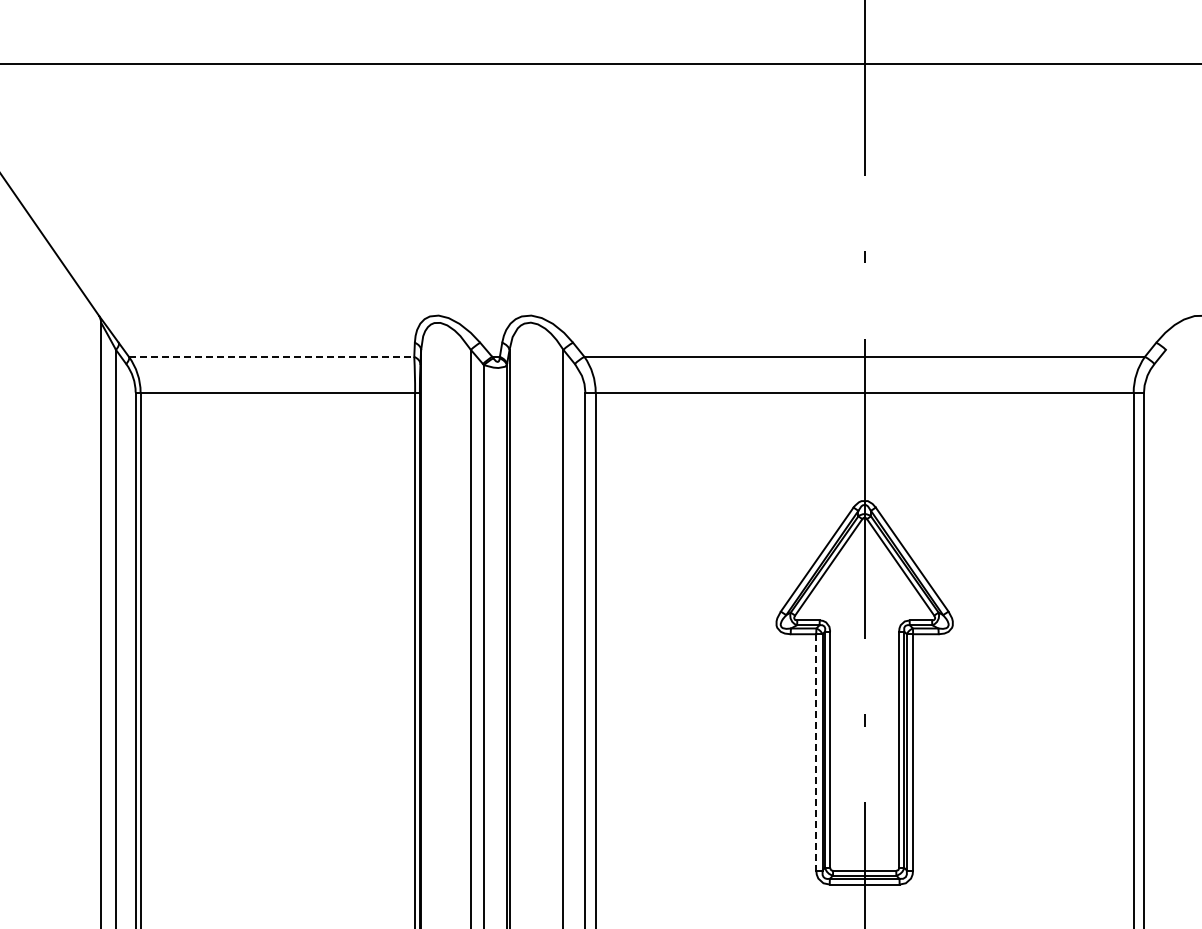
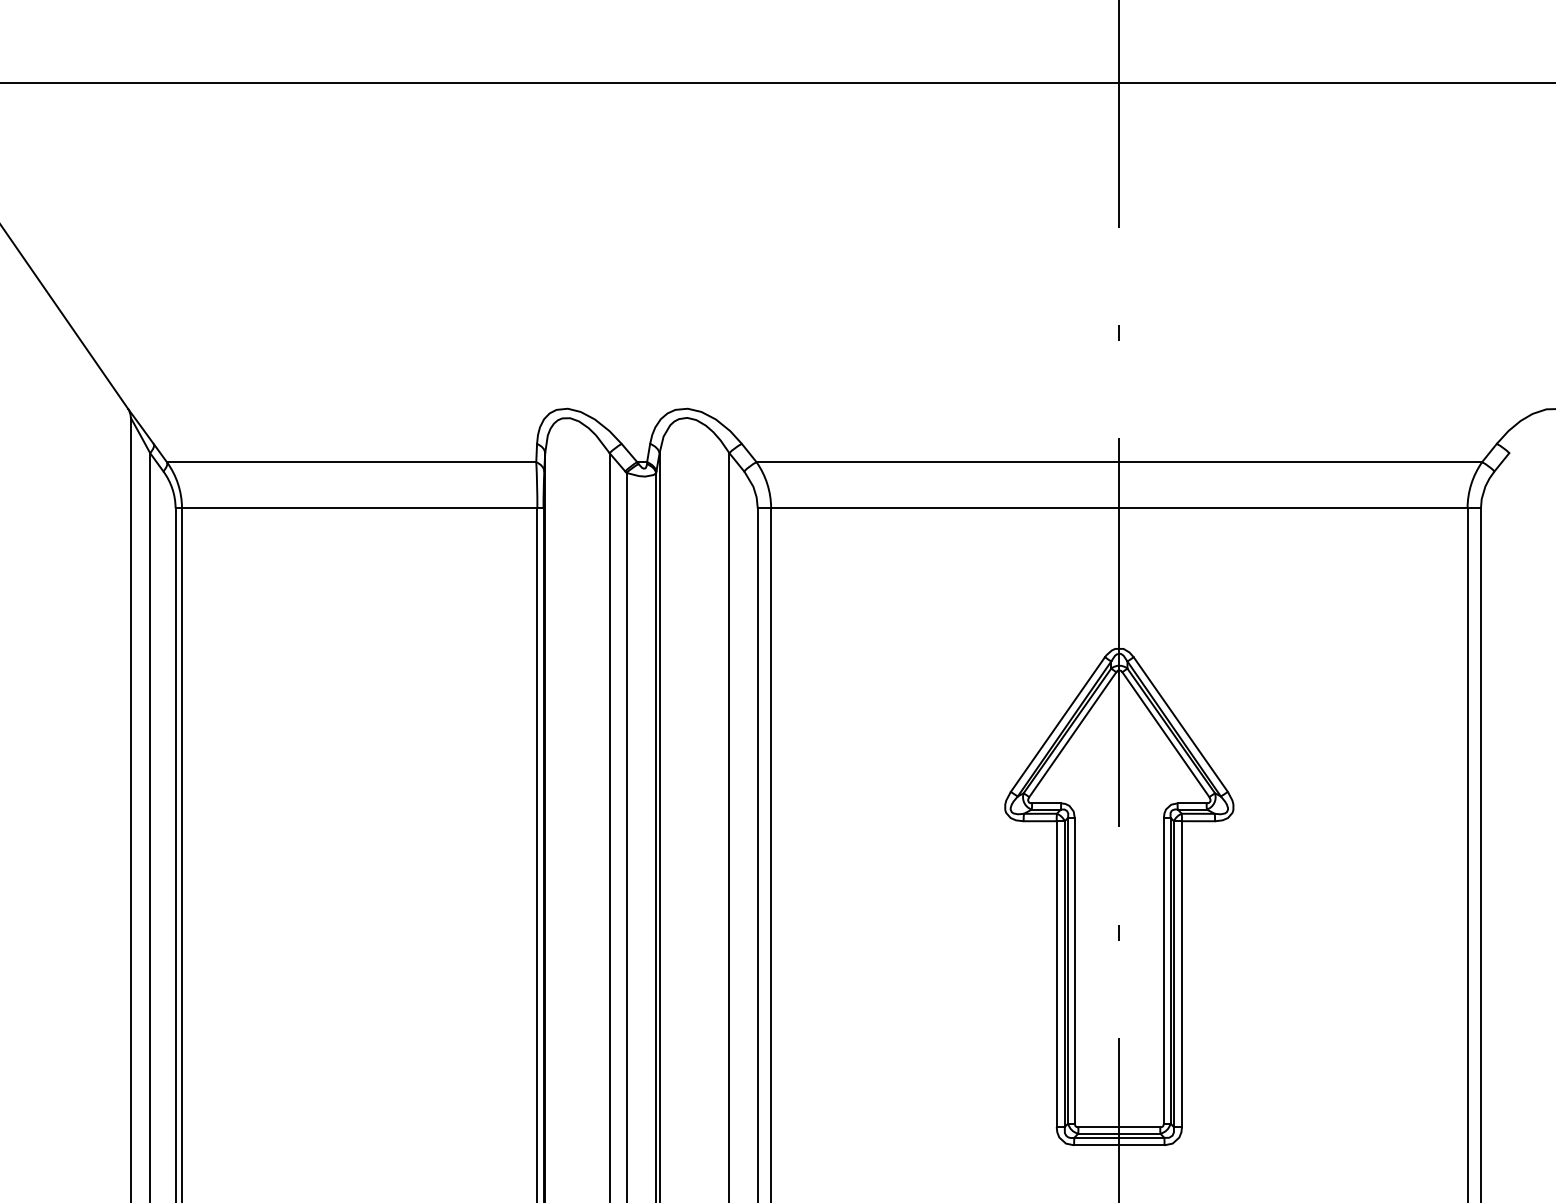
line: (271, 356) -> (351, 461), dashed -> solid
line: (816, 752) -> (1056, 974), dashed -> solid

